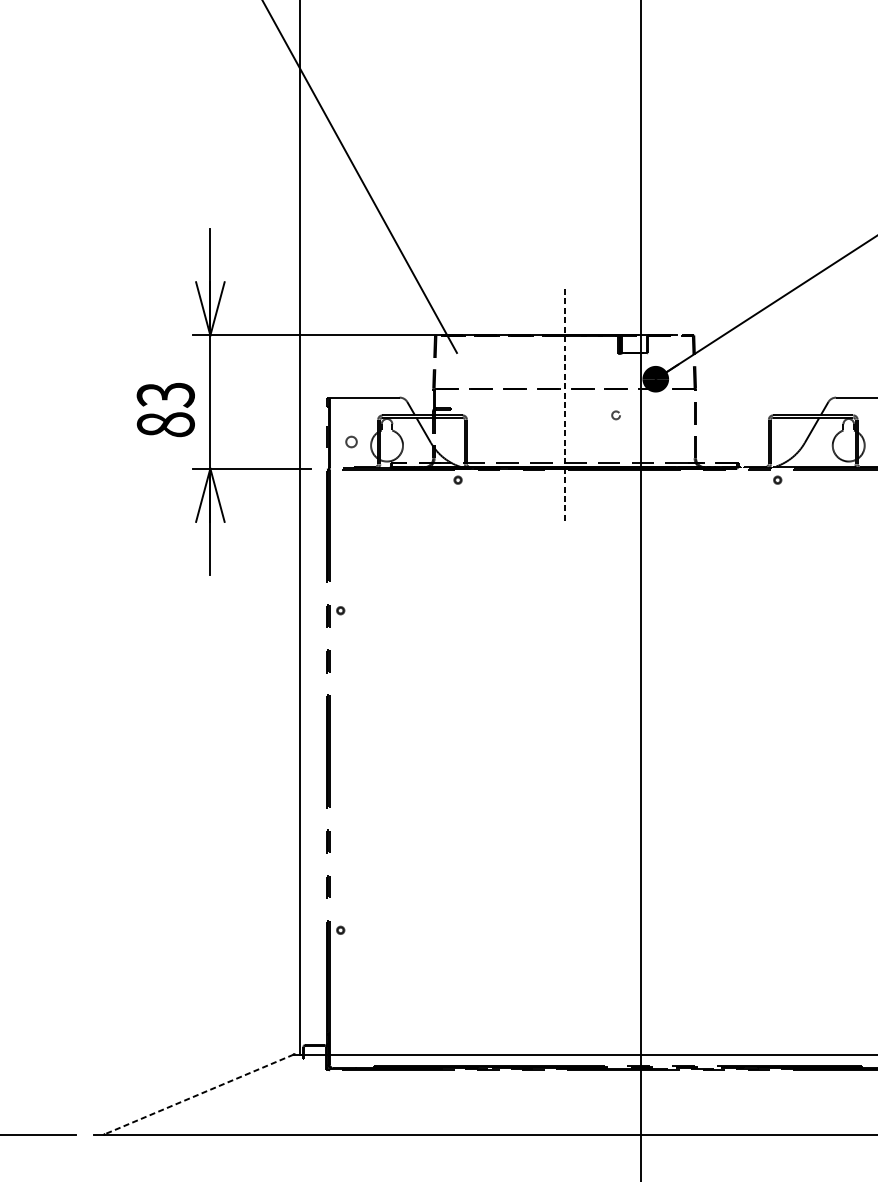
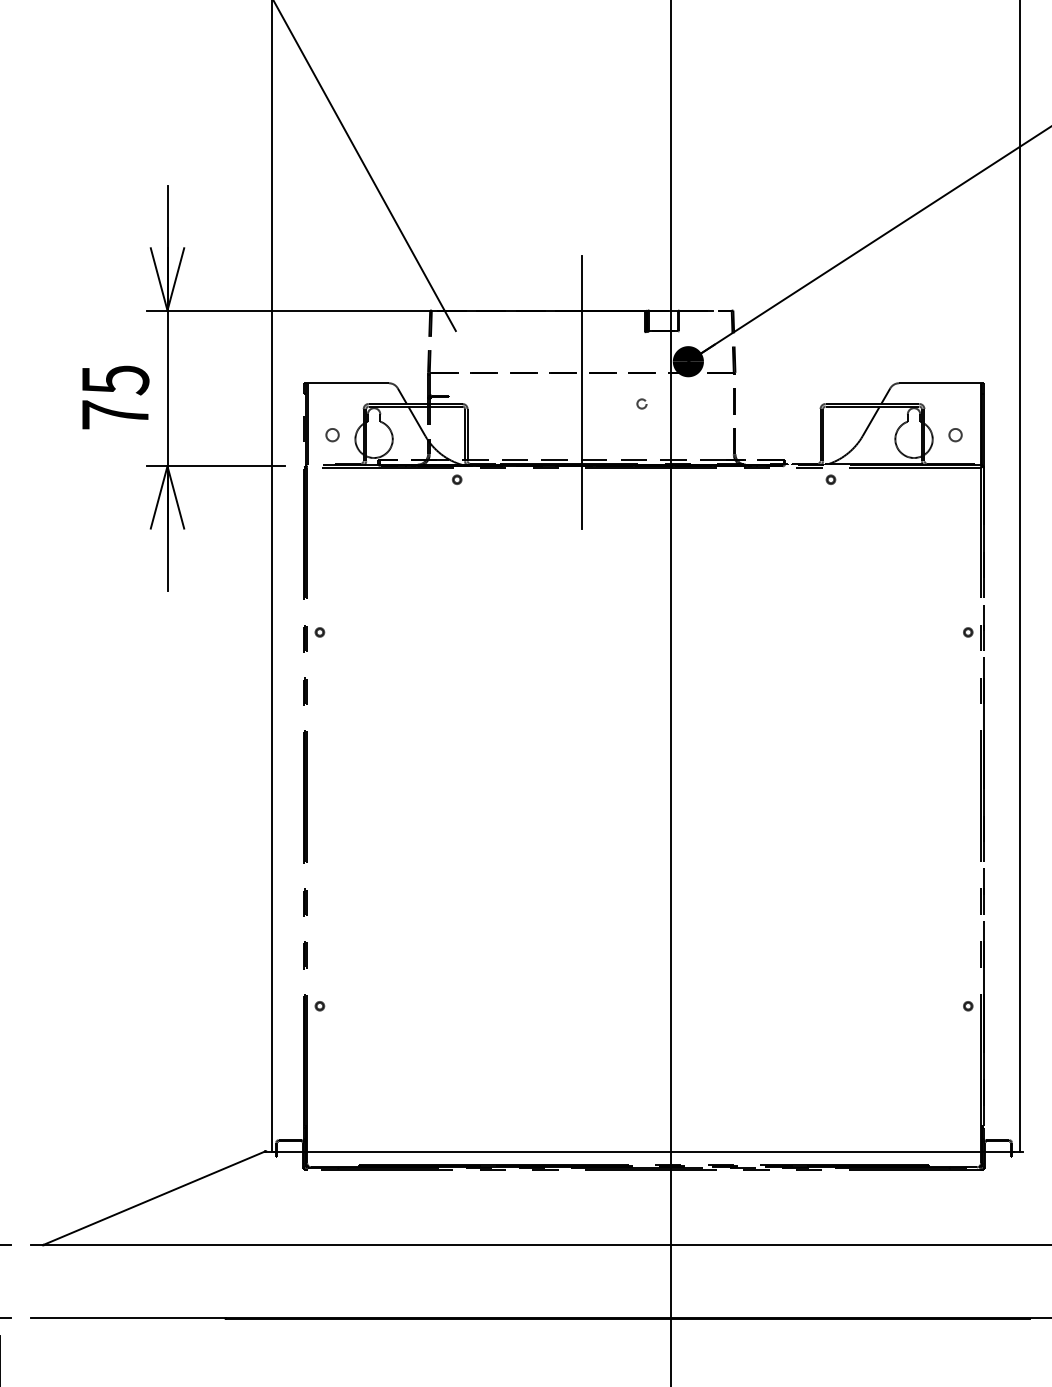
line: (564, 405) -> (581, 392), dashed -> solid
text: (165, 409) -> (115, 397), 83 -> 75
line: (198, 1094) -> (153, 1198), dashed -> solid

